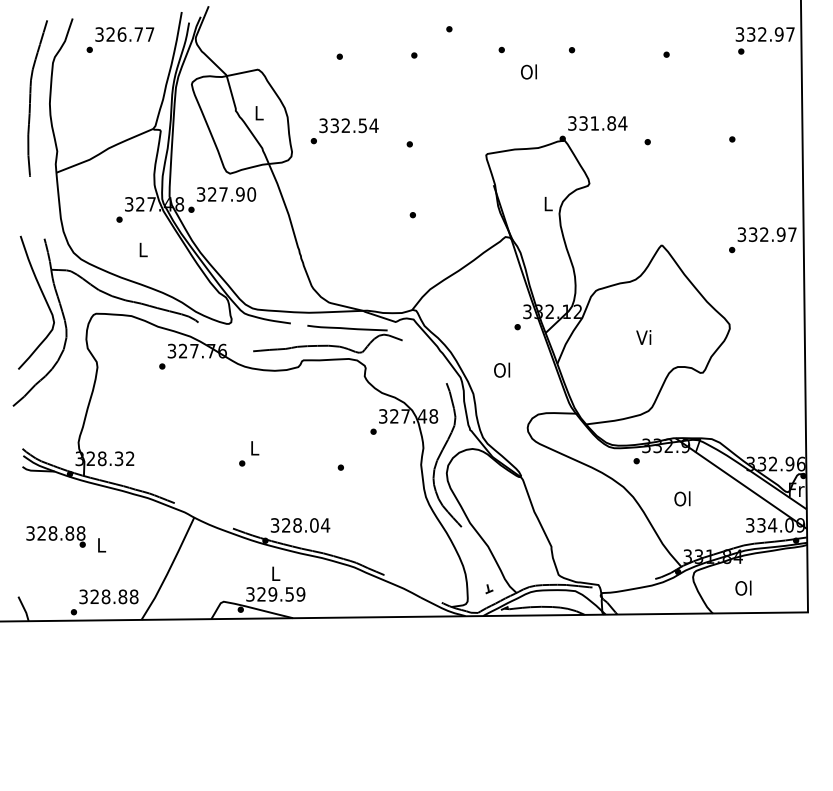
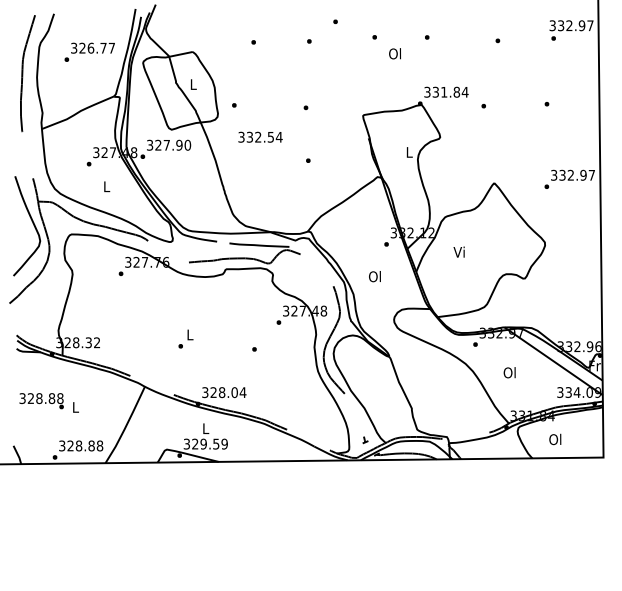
text: (120, 39) -> (89, 51), moved
text: (348, 125) -> (260, 137), moved
text: (643, 337) -> (458, 252), moved

